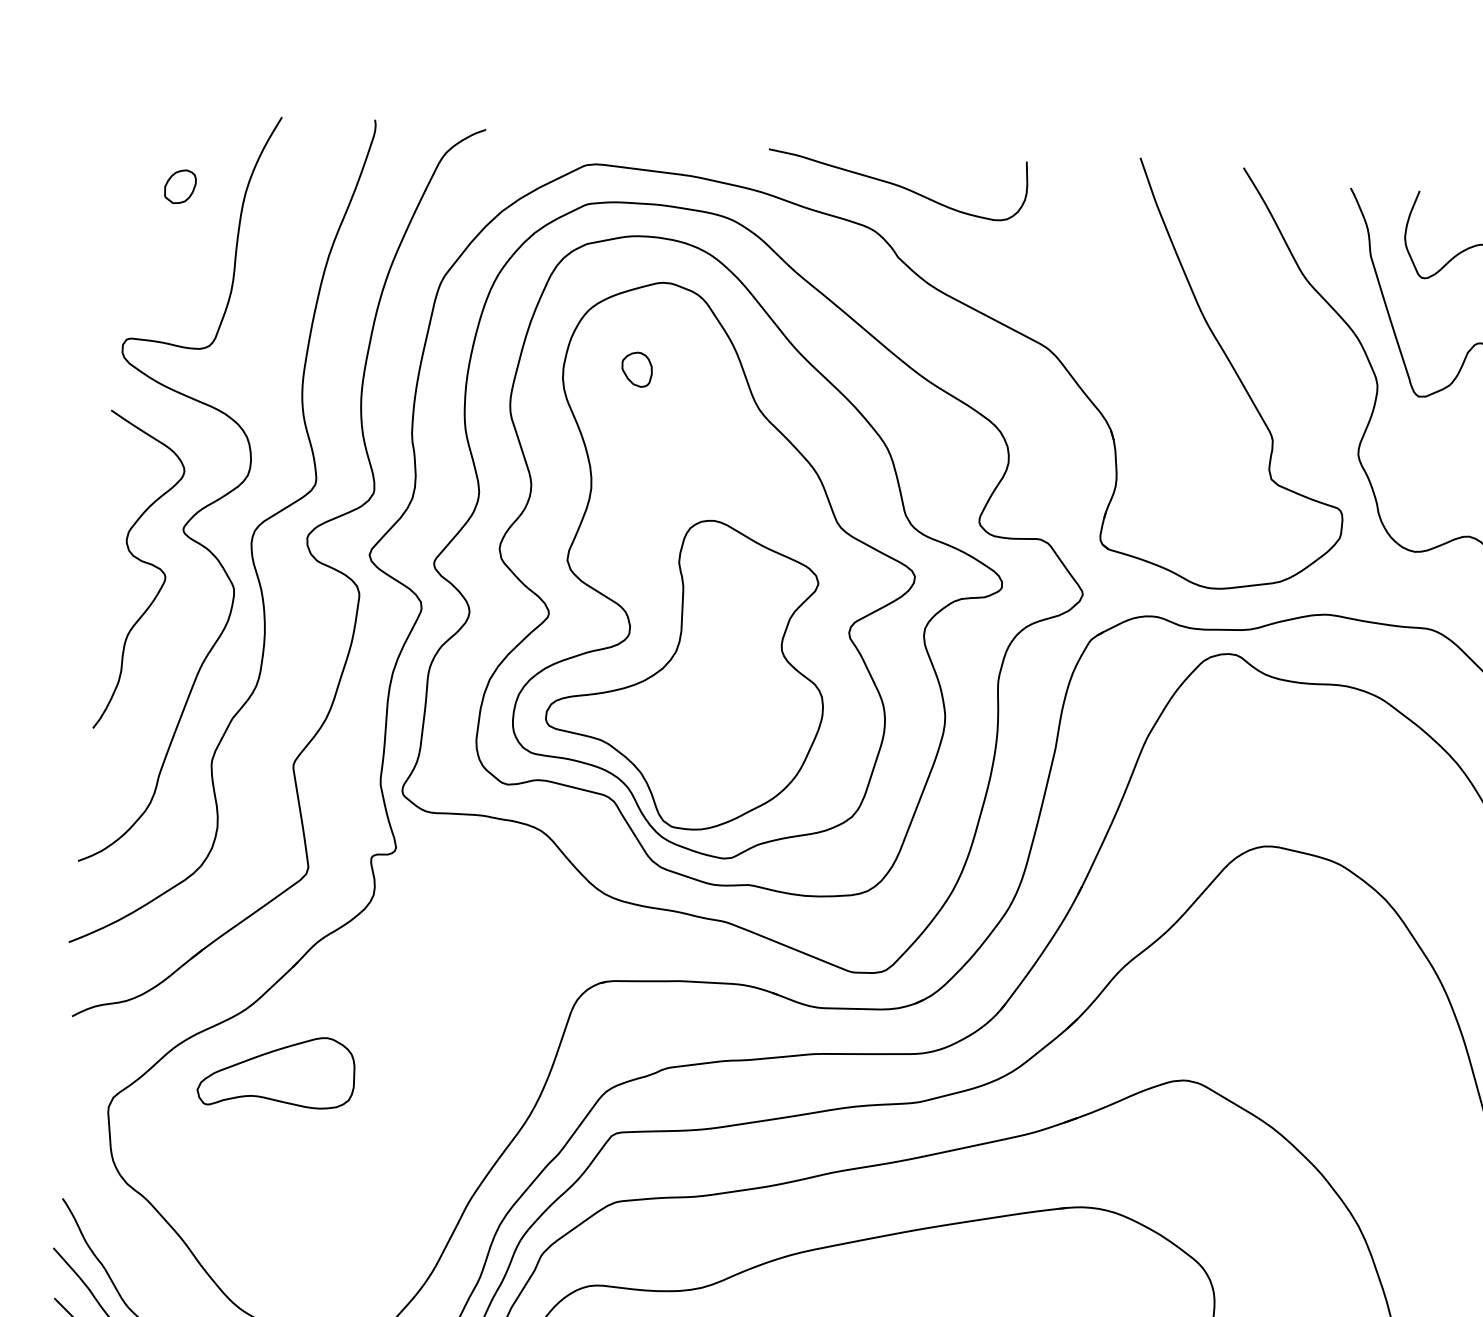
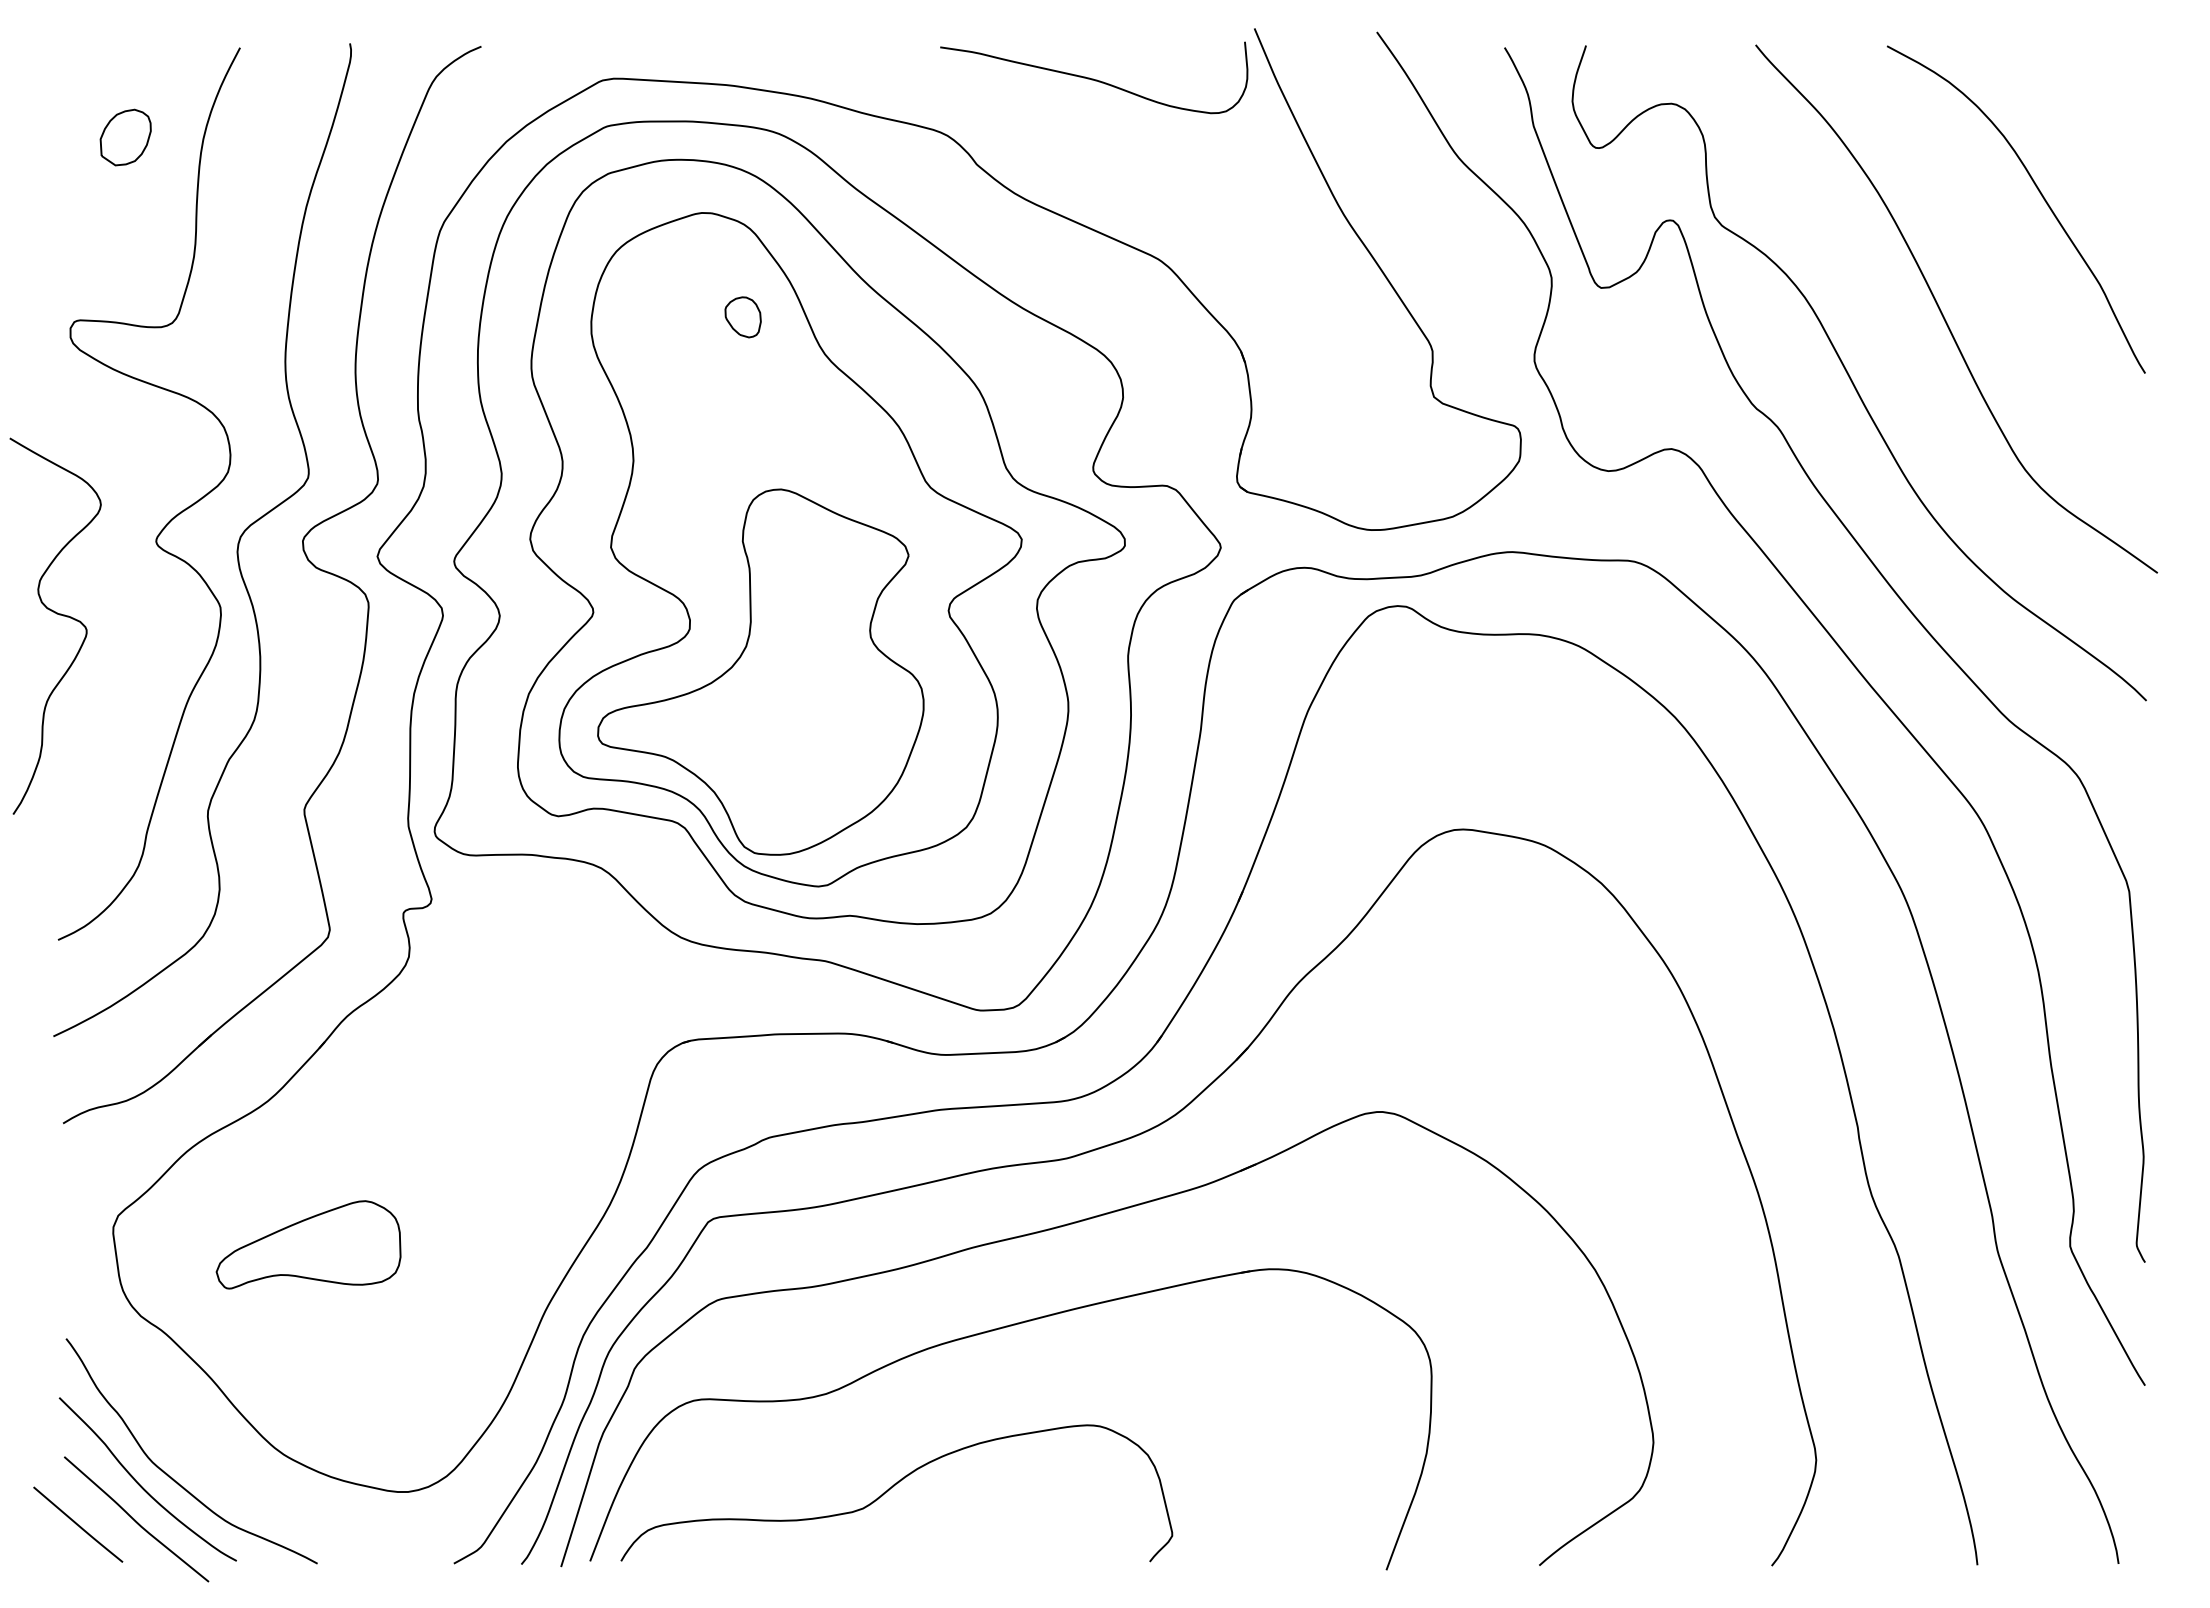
curve: (896, 184) -> (1093, 78), moved
part: (180, 186) -> (125, 137), size x1.4
part: (636, 369) -> (742, 317), moved
curve: (143, 562) -> (59, 615), moved
part: (276, 1071) -> (308, 1244), moved

